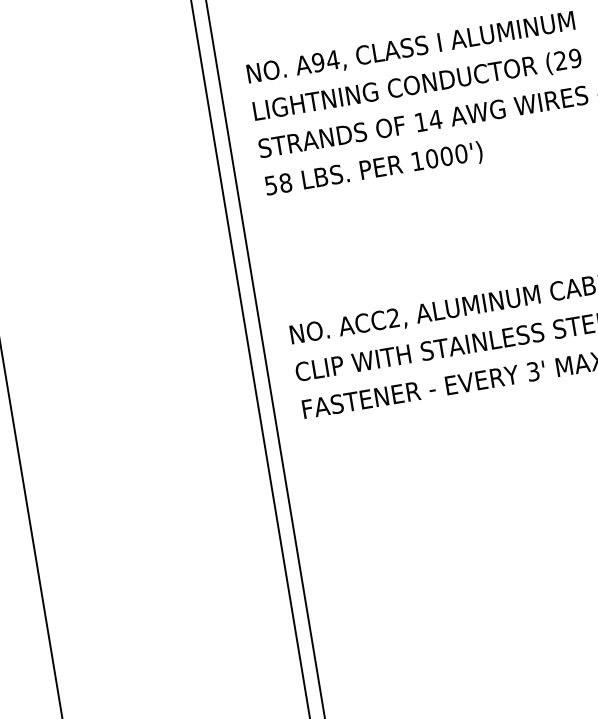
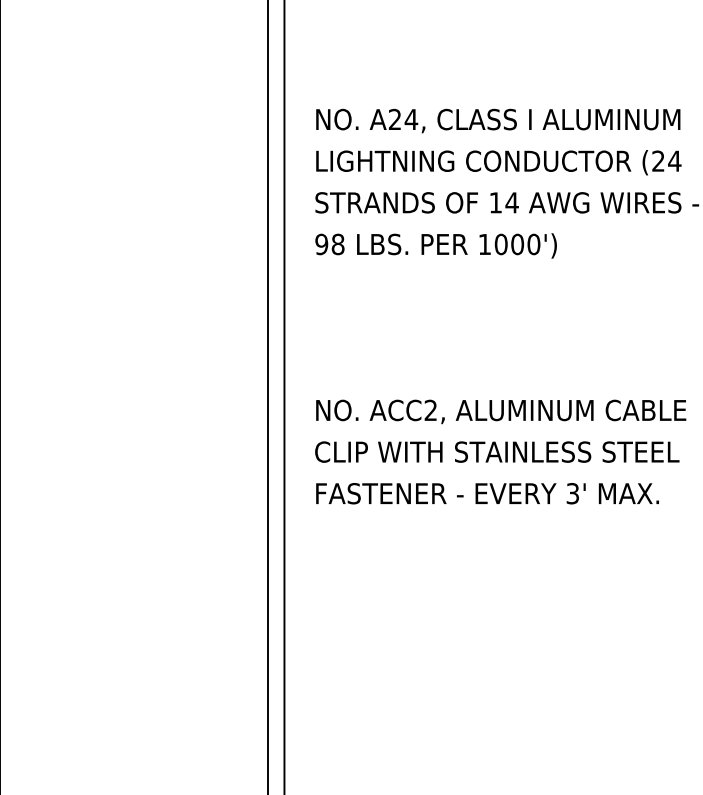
text: (574, 57) -> (674, 160), (29 -> (24
text: (317, 62) -> (394, 119), A94, -> A24,
text: (270, 184) -> (321, 243), 58 -> 98

